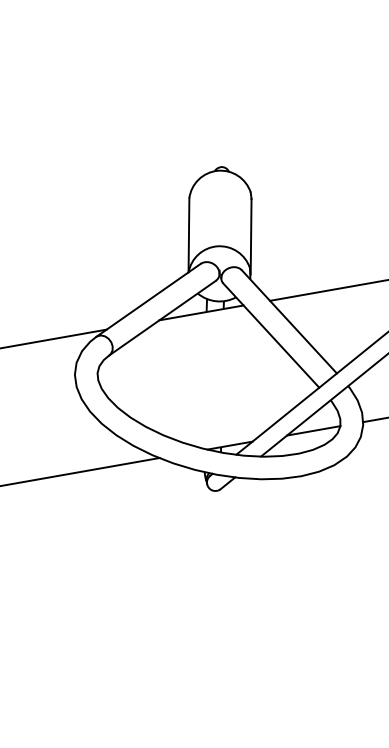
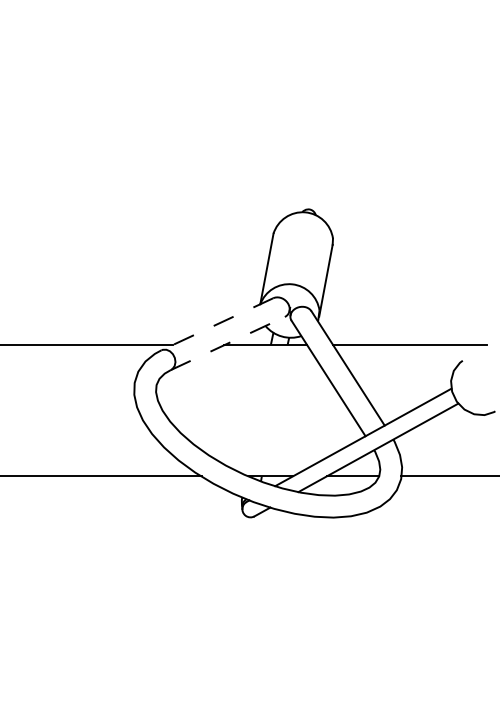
line: (148, 300) -> (217, 324), solid -> dashed
line: (162, 318) -> (227, 343), solid -> dashed

